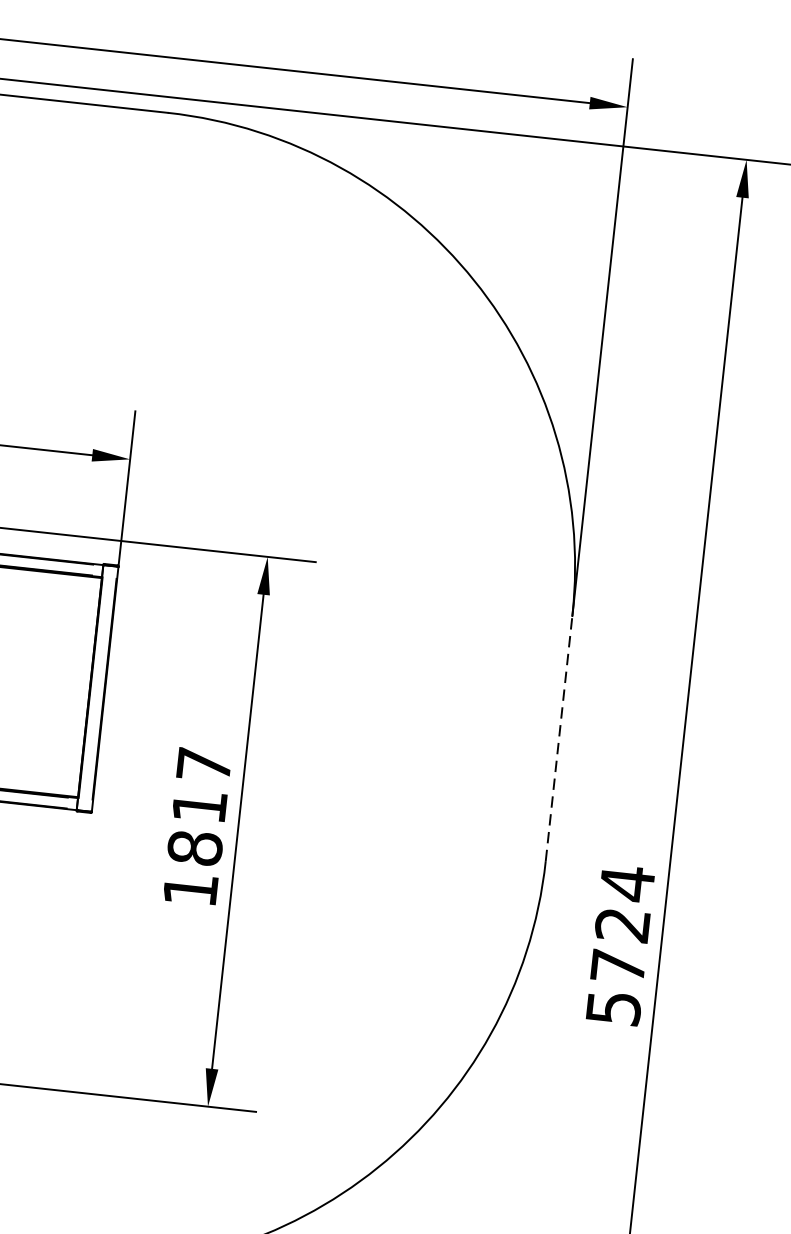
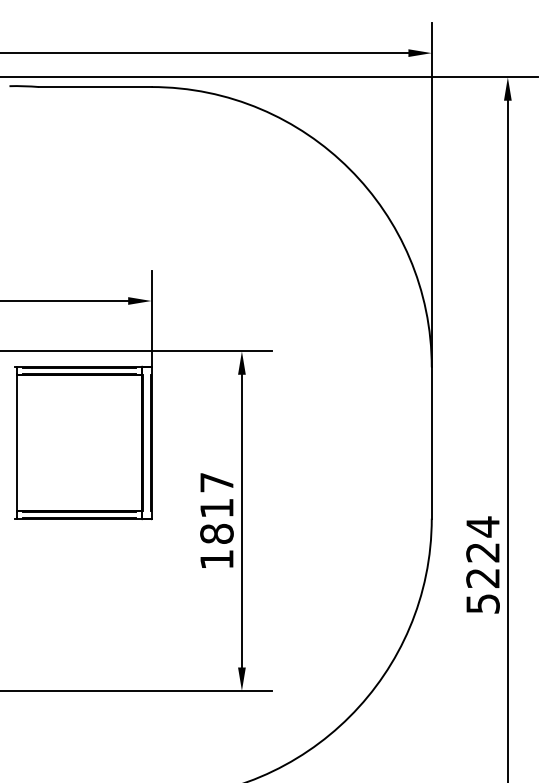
line: (558, 737) -> (431, 442), dashed -> solid
text: (617, 967) -> (482, 578), 5724 -> 5224

